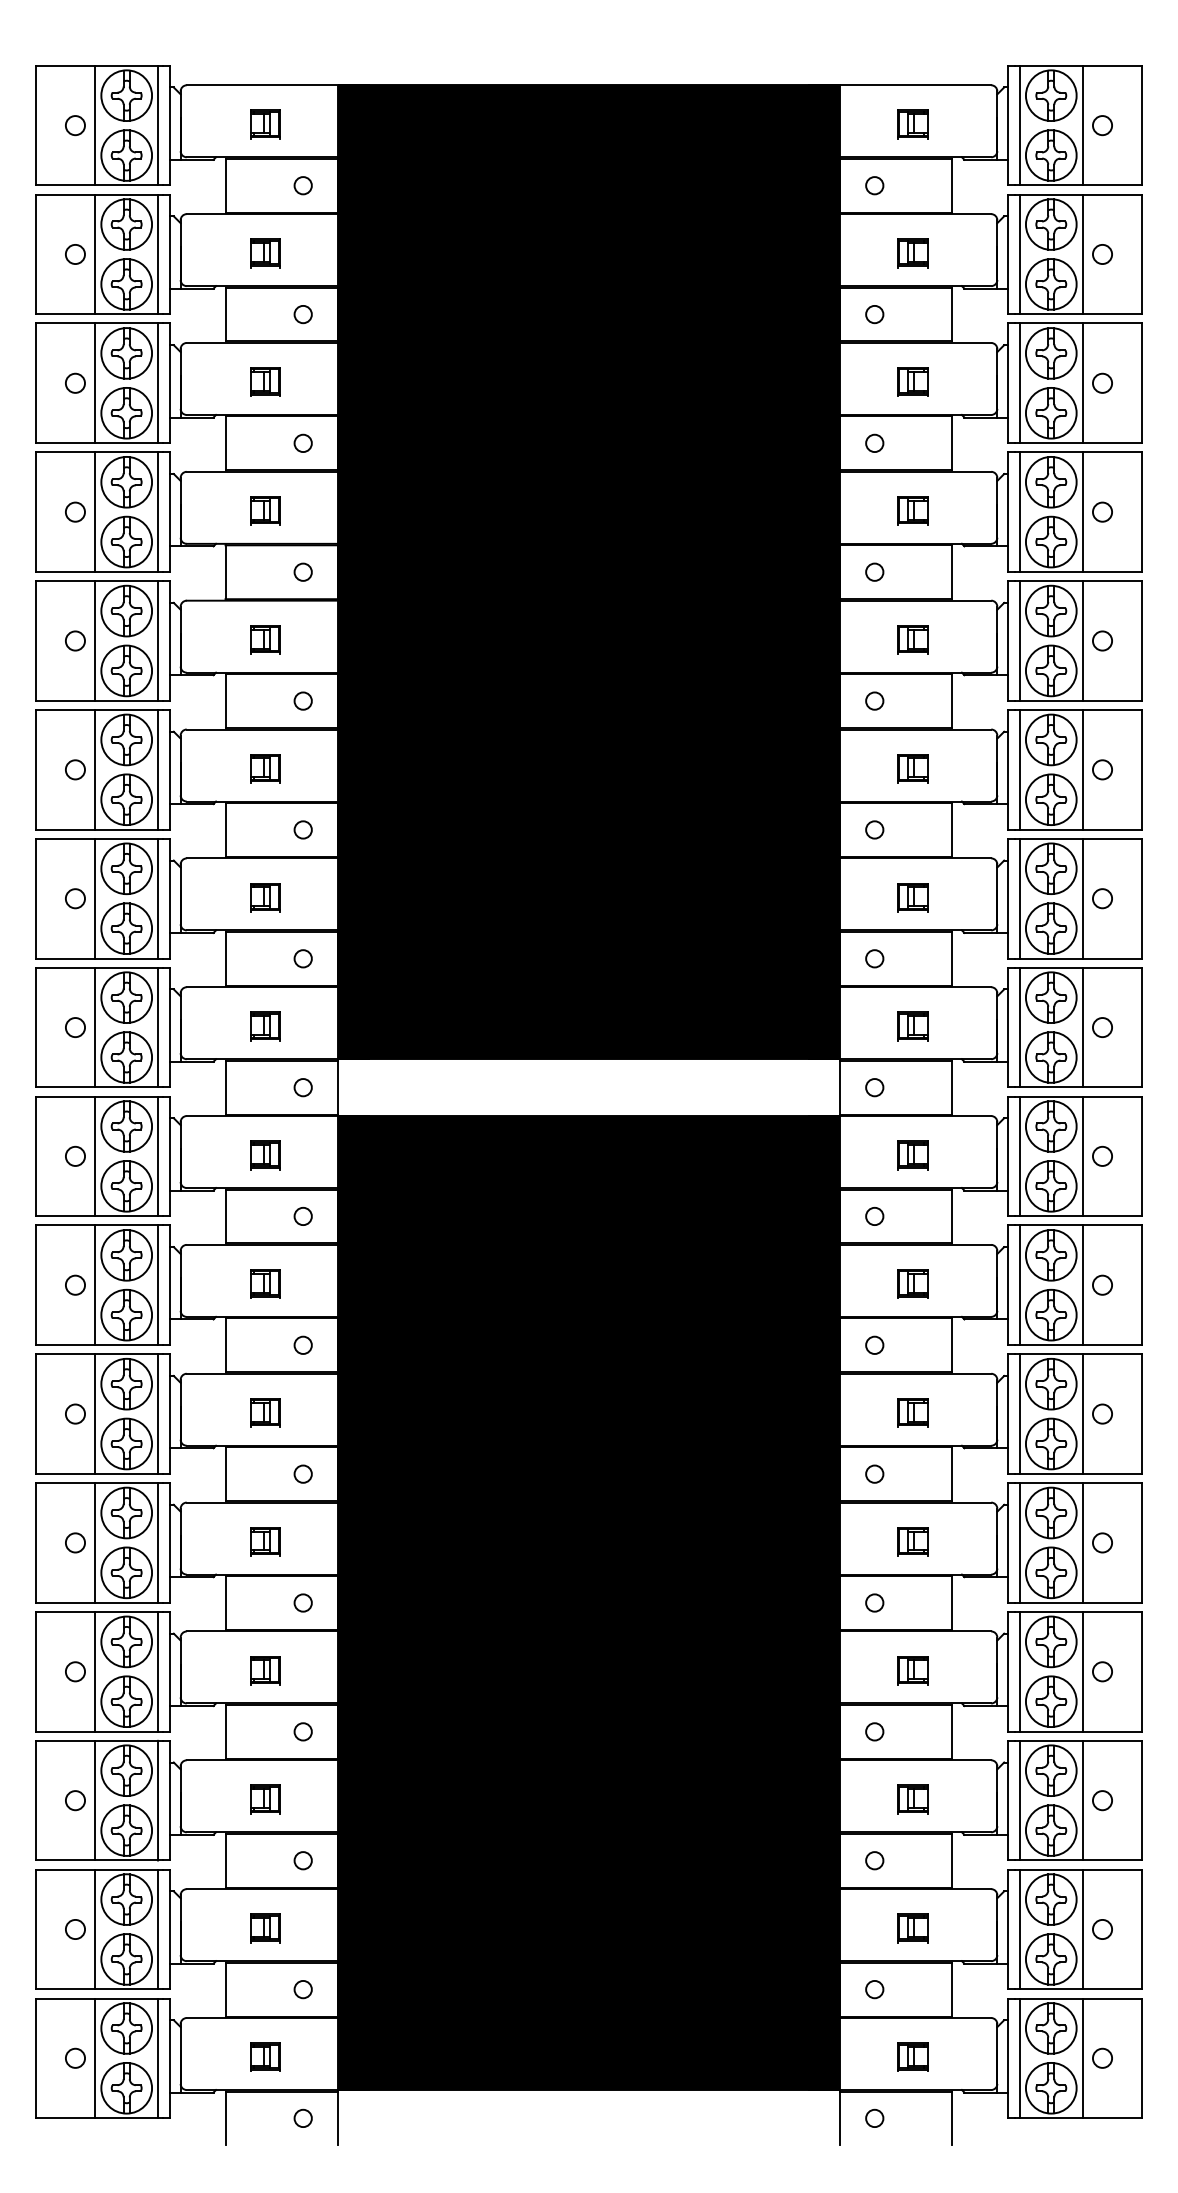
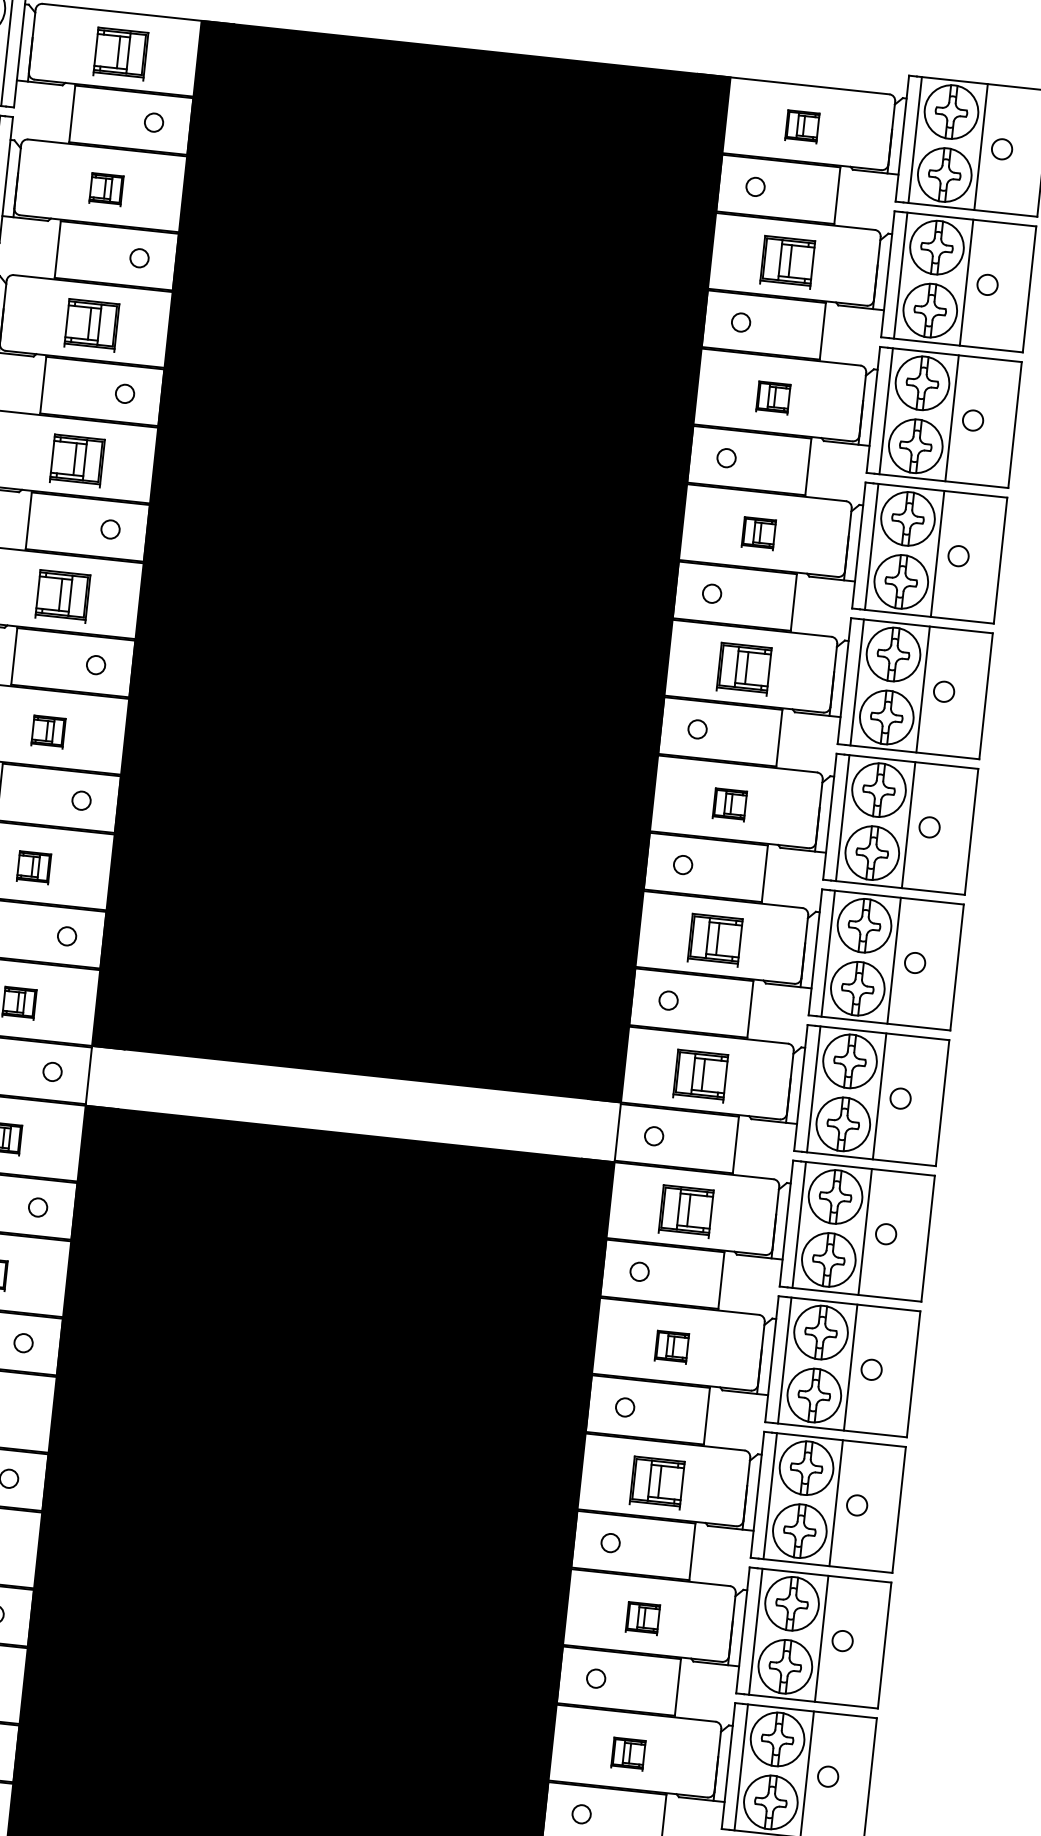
part: (265, 124) -> (121, 54), size x1.6
part: (912, 253) -> (787, 262), size x1.6
part: (265, 381) -> (92, 324), size x1.6
part: (265, 510) -> (77, 460), size x1.6
part: (265, 639) -> (63, 596), size x1.6
part: (912, 639) -> (744, 668), size x1.6
part: (912, 897) -> (715, 940), size x1.6
part: (912, 1026) -> (700, 1076), size x1.6
part: (912, 1155) -> (686, 1211), size x1.6
part: (912, 1412) -> (657, 1482), size x1.6

